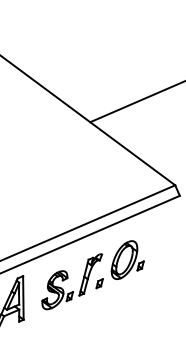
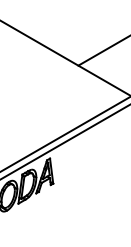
part: (93, 275) -> (90, 153), removed

